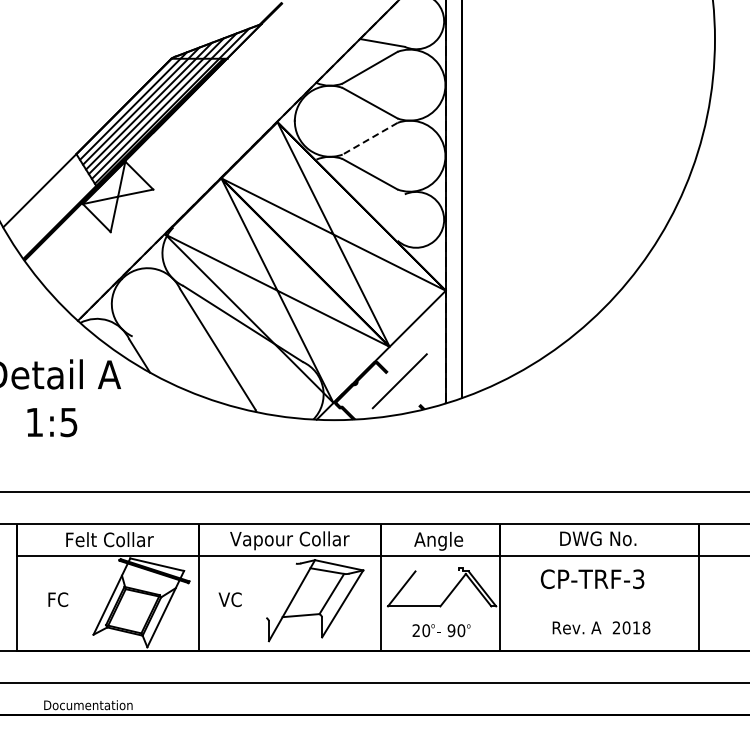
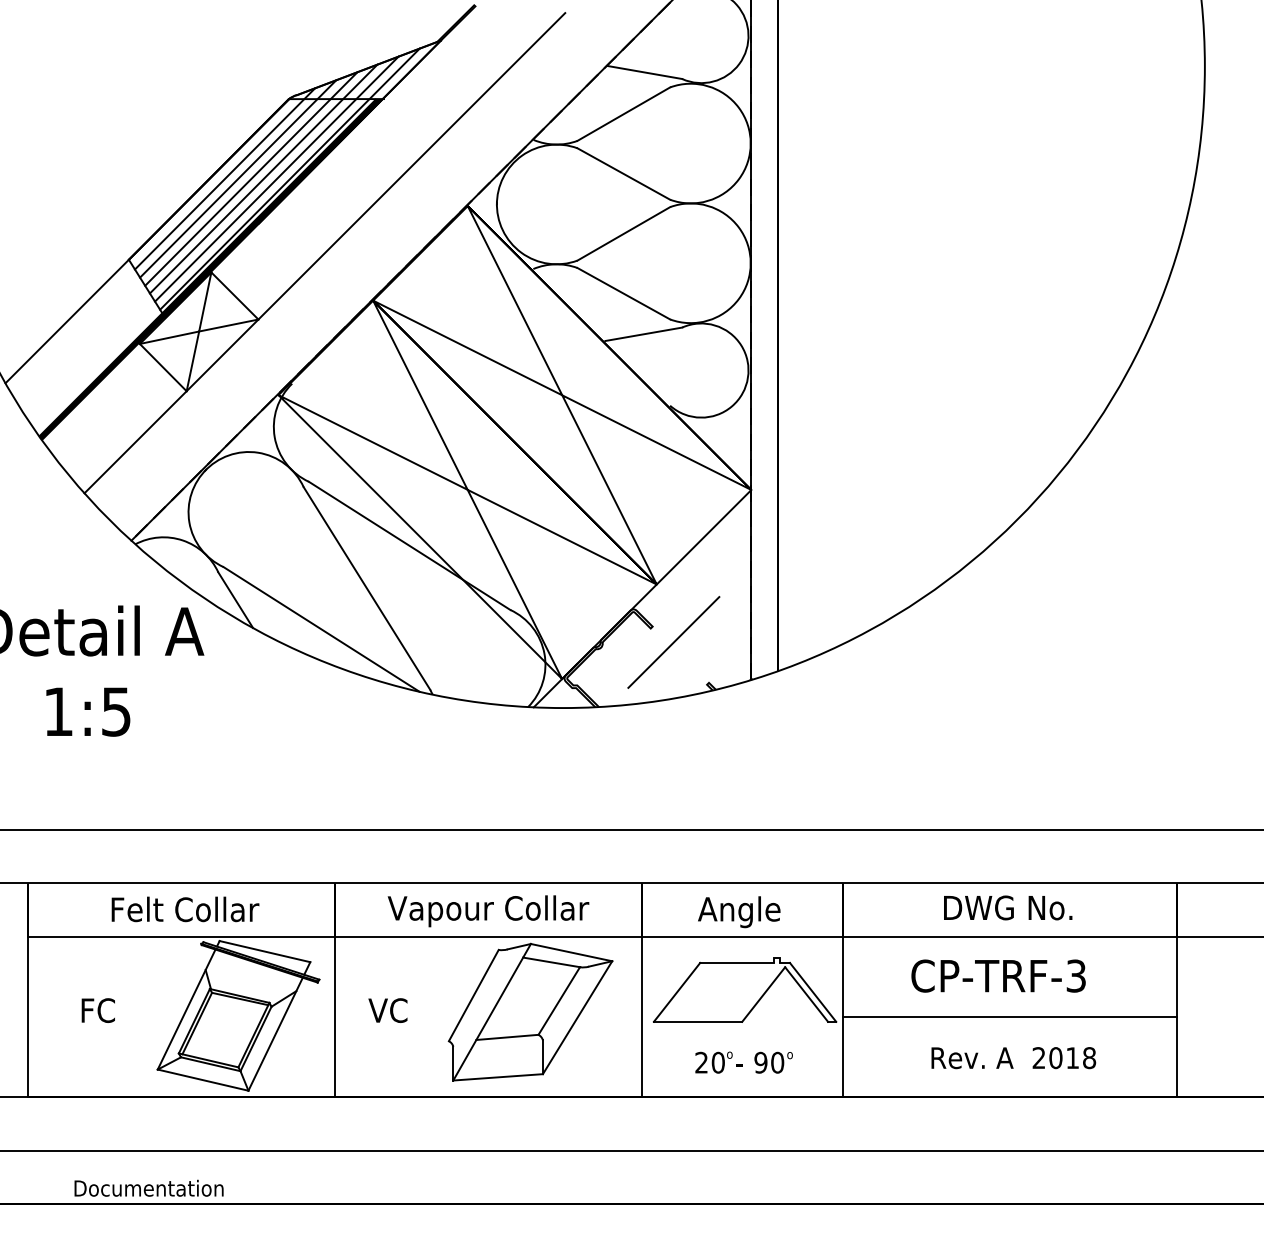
line: (370, 138) -> (624, 233), dashed -> solid
line: (192, 149) -> (324, 251), added
line: (381, 198) -> (642, 334), added
line: (190, 373) -> (321, 629), added
line: (437, 571) -> (737, 963), added
line: (280, 590) -> (472, 995), added
line: (599, 603) -> (1010, 1016), added
line: (295, 639) -> (498, 1077), added
line: (120, 640) -> (203, 1079), added

